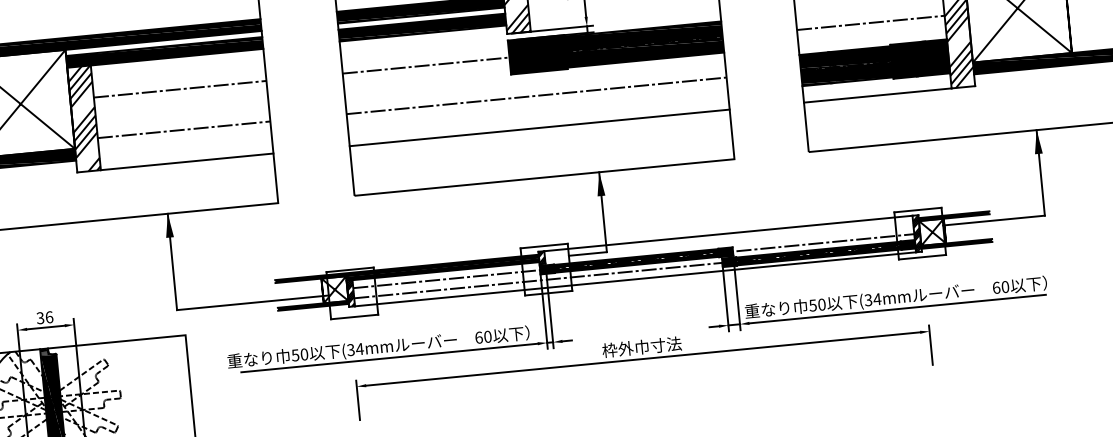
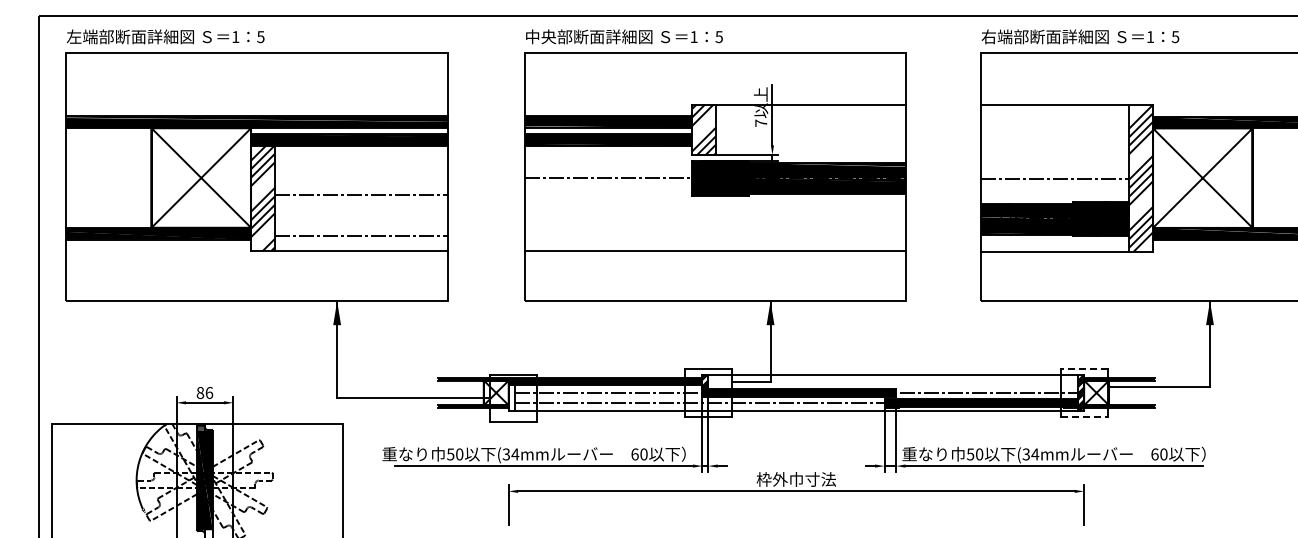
line: (180, 89) -> (361, 195), moved
line: (536, 96) -> (715, 219), removed
line: (184, 130) -> (361, 236), moved
line: (918, 210) -> (1084, 369), solid -> dashed
line: (922, 256) -> (1084, 416), solid -> dashed
hatch: (350, 293) -> (511, 398), removed
text: (40, 317) -> (200, 392), 36 -> 86

